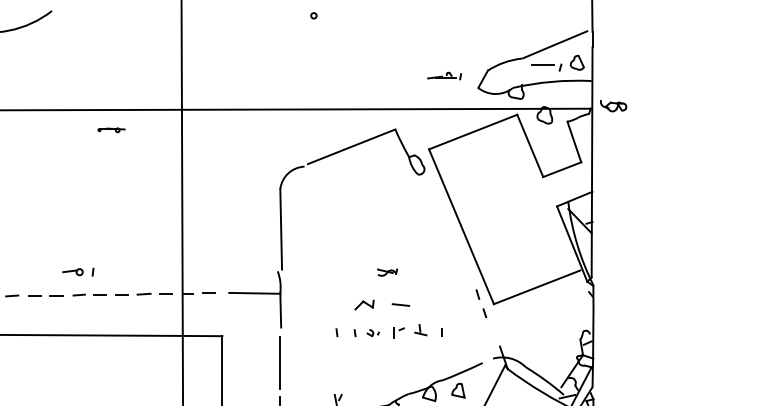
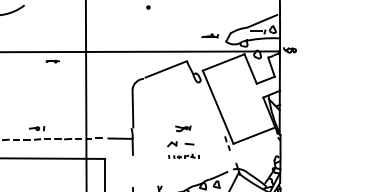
part: (386, 271) -> (182, 128), size x1.6
part: (388, 331) -> (183, 156), size x0.6
line: (280, 362) -> (132, 171), removed

